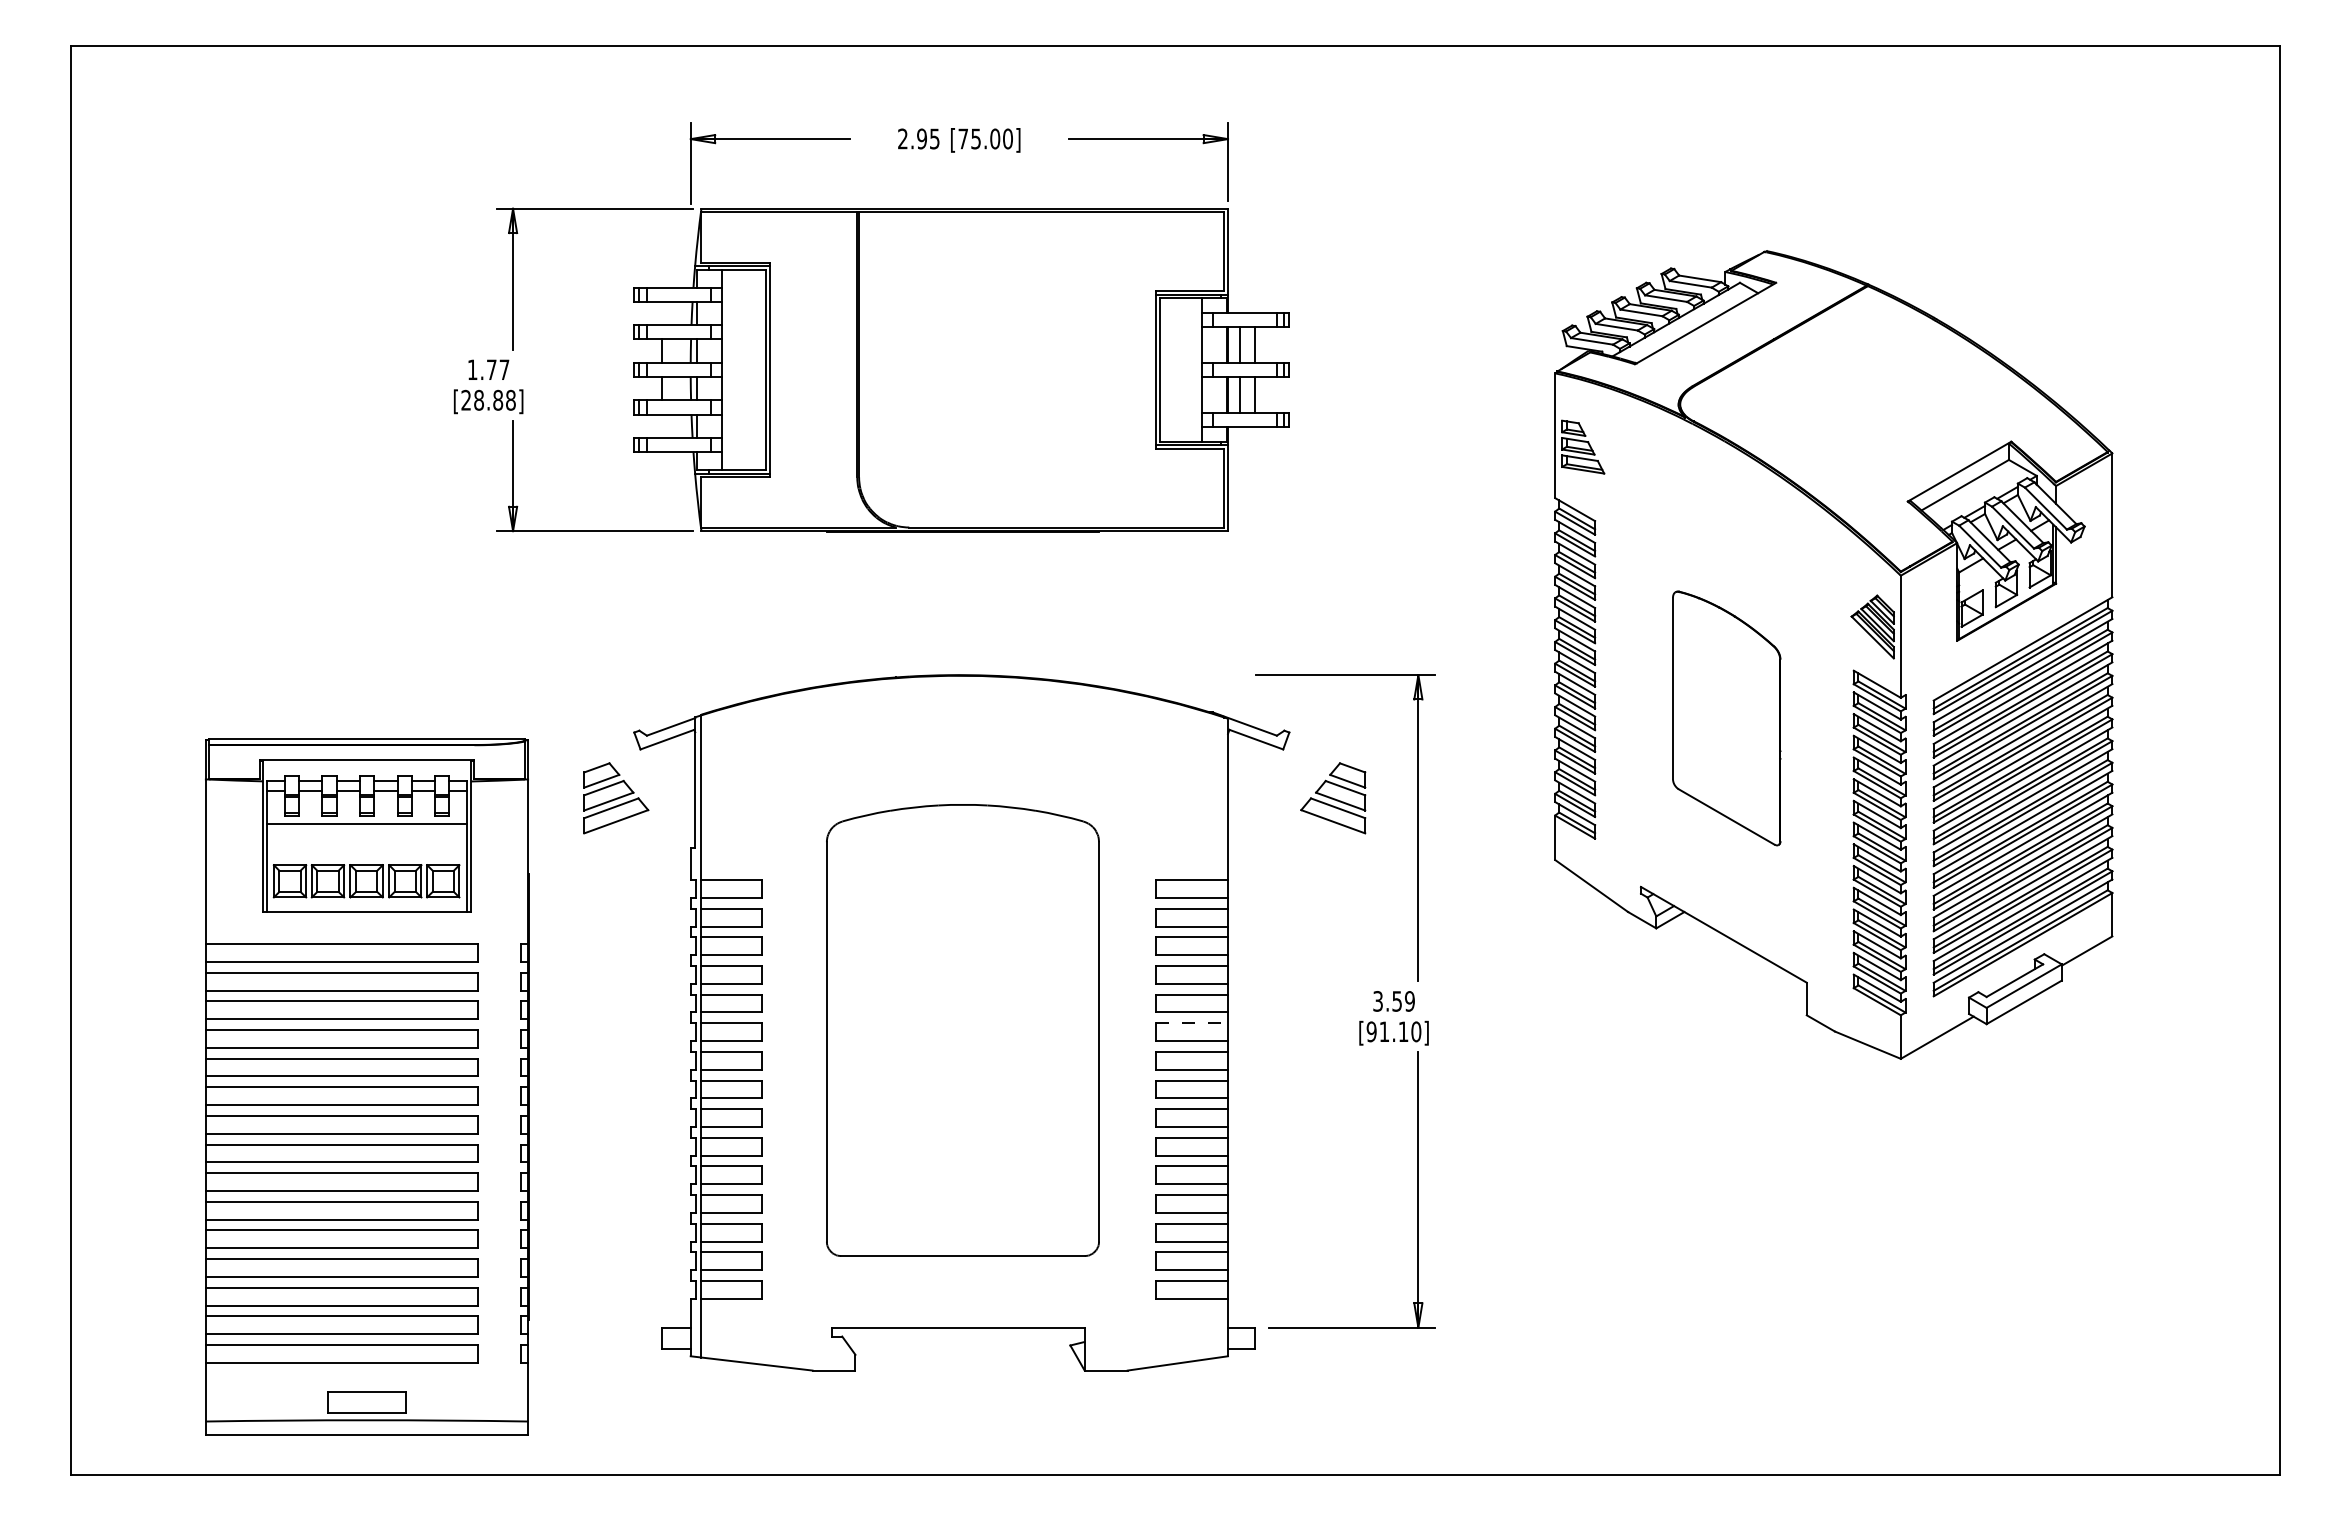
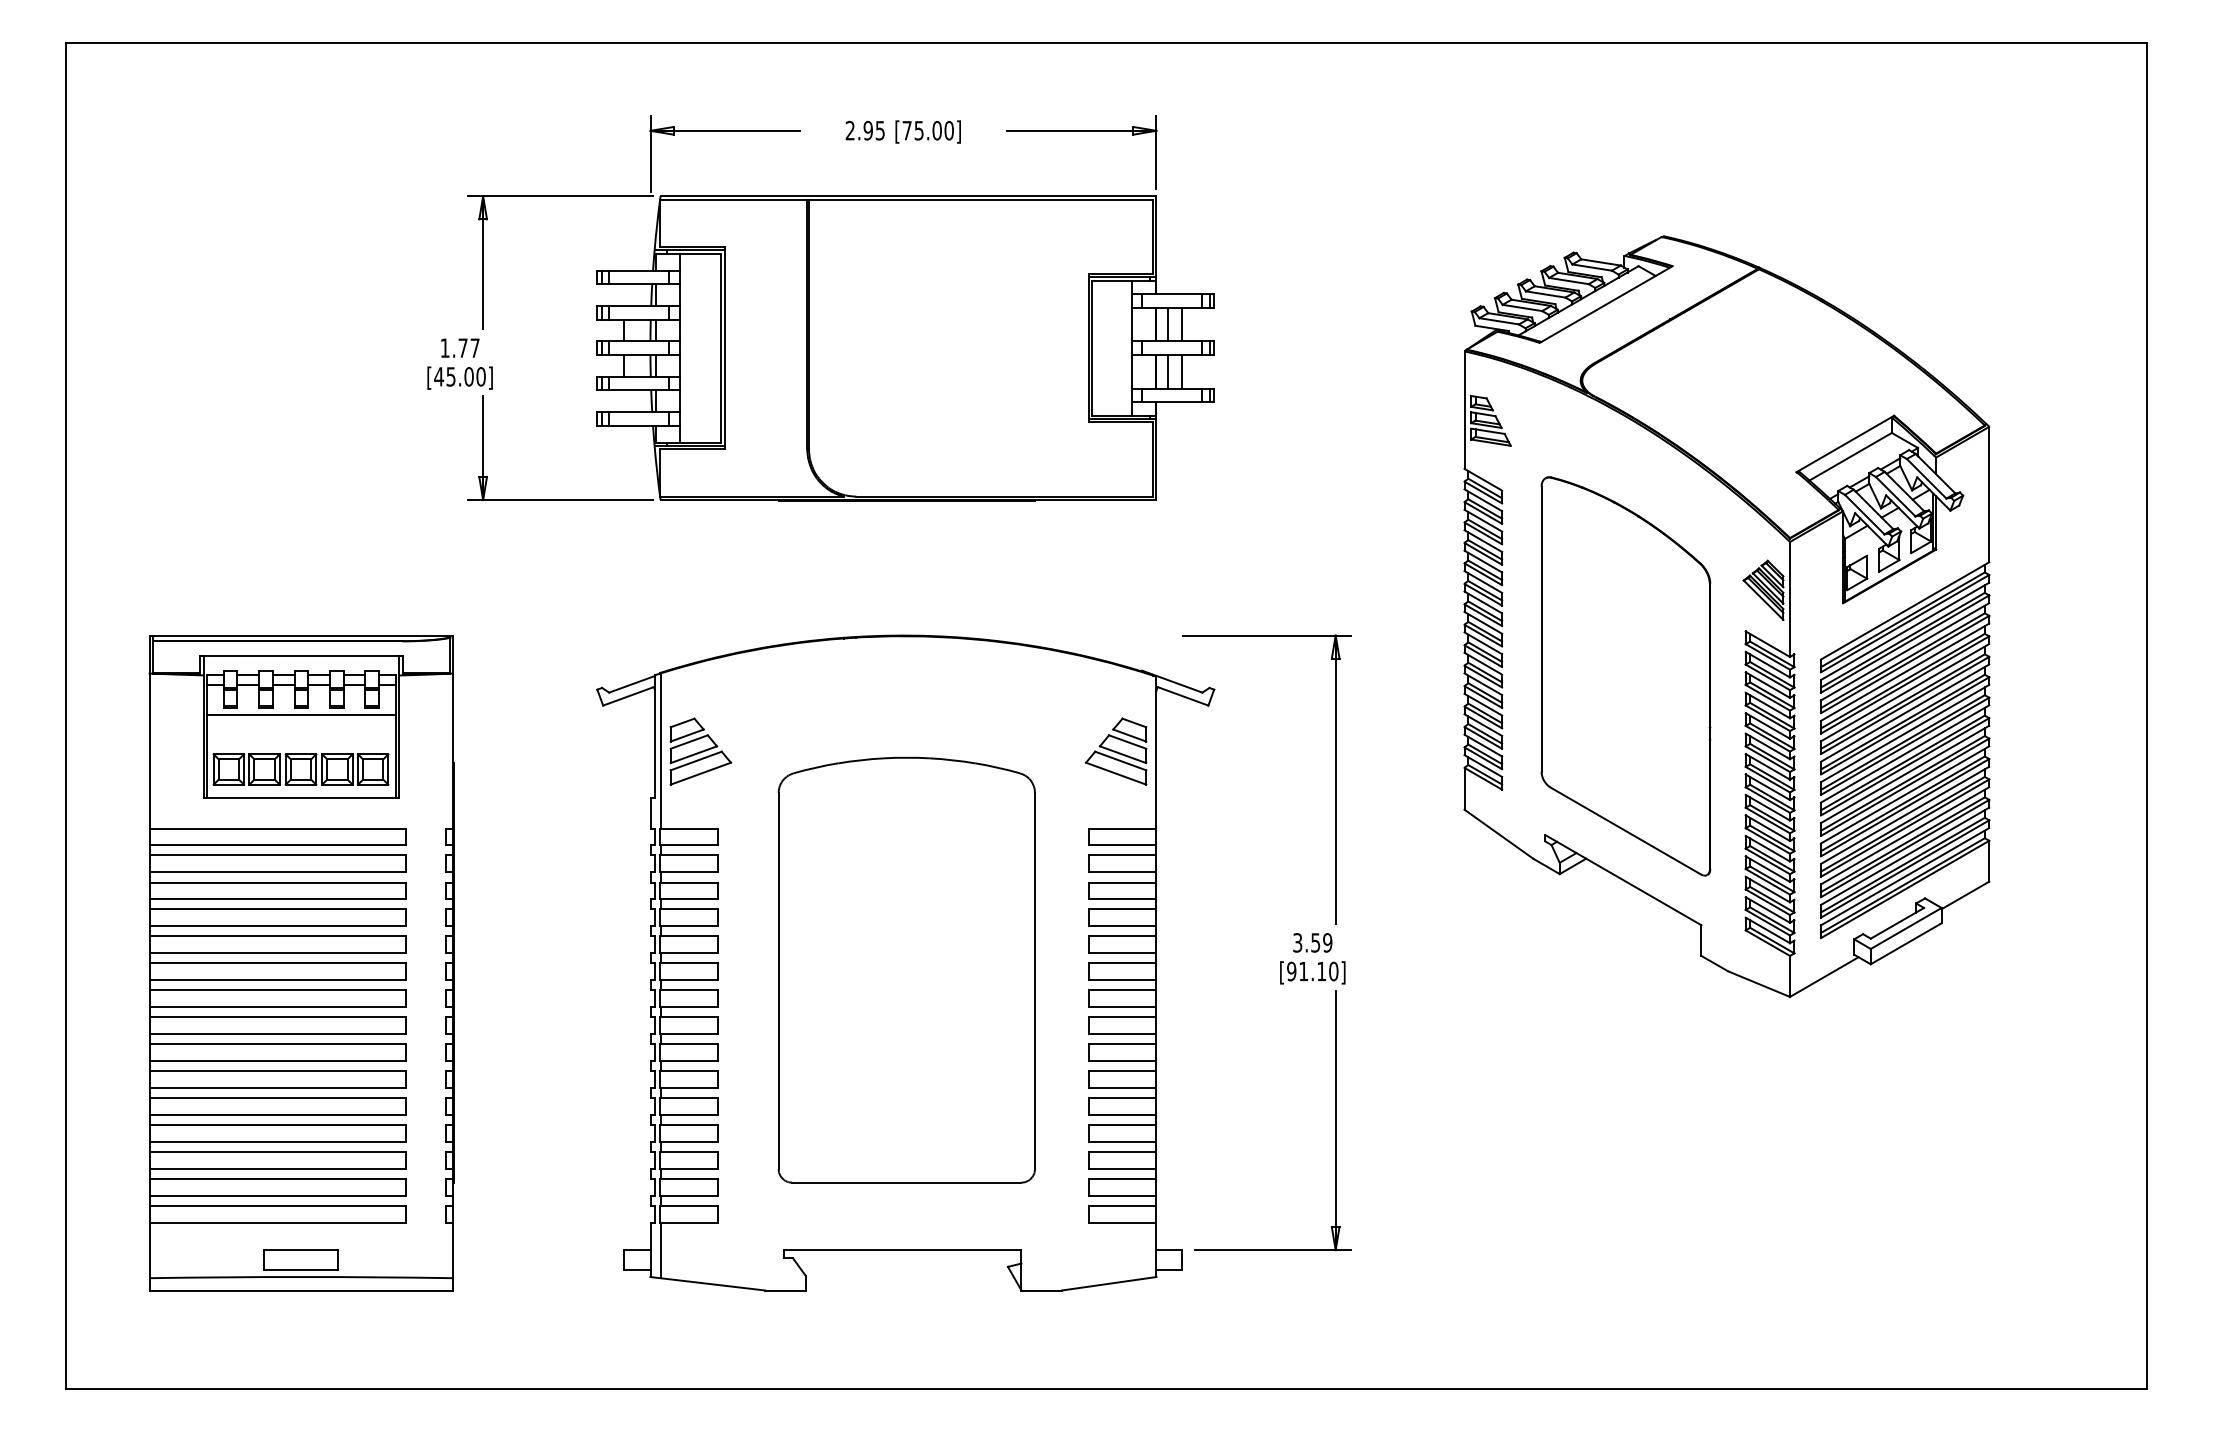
text: (488, 399) -> (460, 376), [28.88] -> [45.00]
part: (1726, 718) -> (1625, 676), size x1.67
part: (616, 798) -> (701, 751), moved
part: (1333, 798) -> (1116, 751), moved
line: (1192, 1023) -> (1122, 963), dashed -> solid
part: (367, 1086) -> (301, 962), moved

